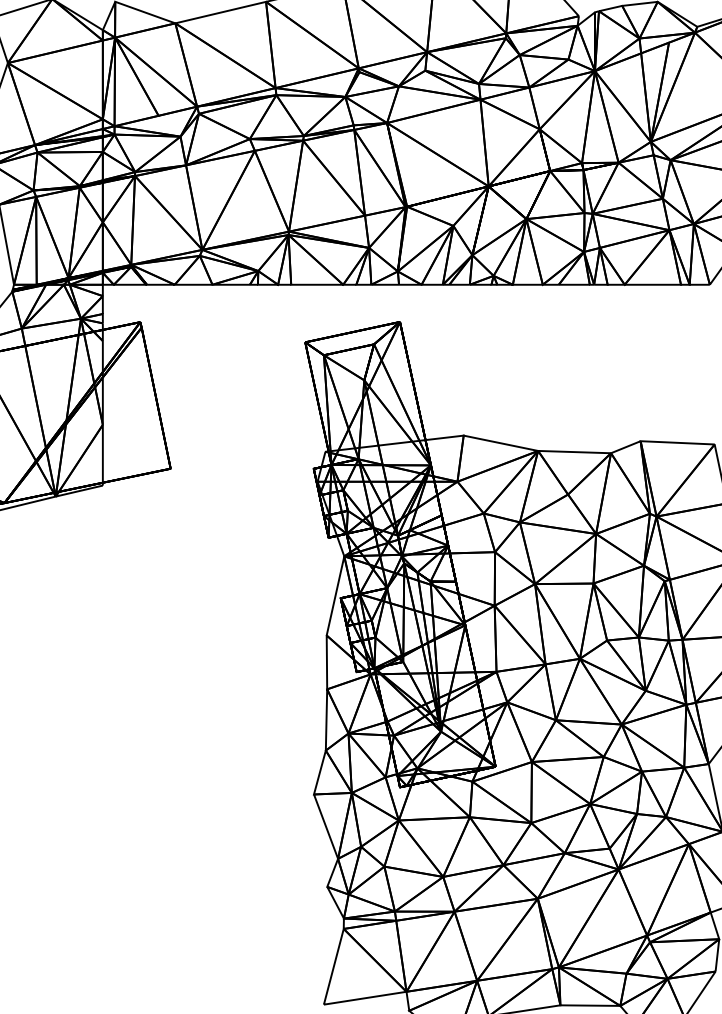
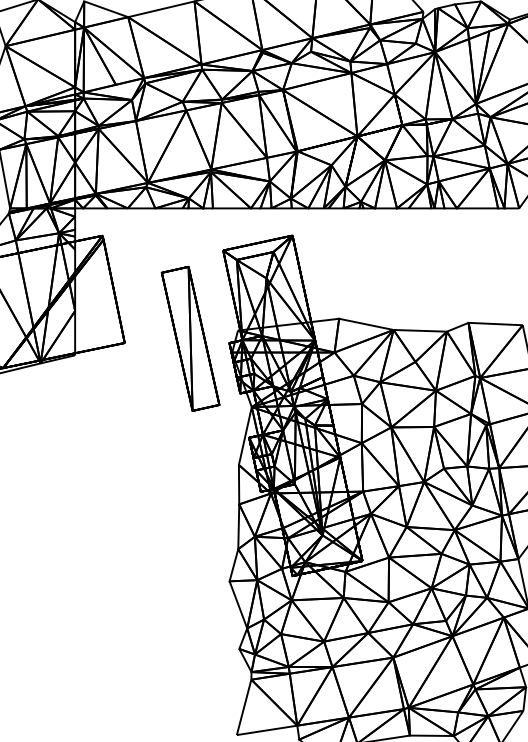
part: (260, 462) -> (190, 338), added

